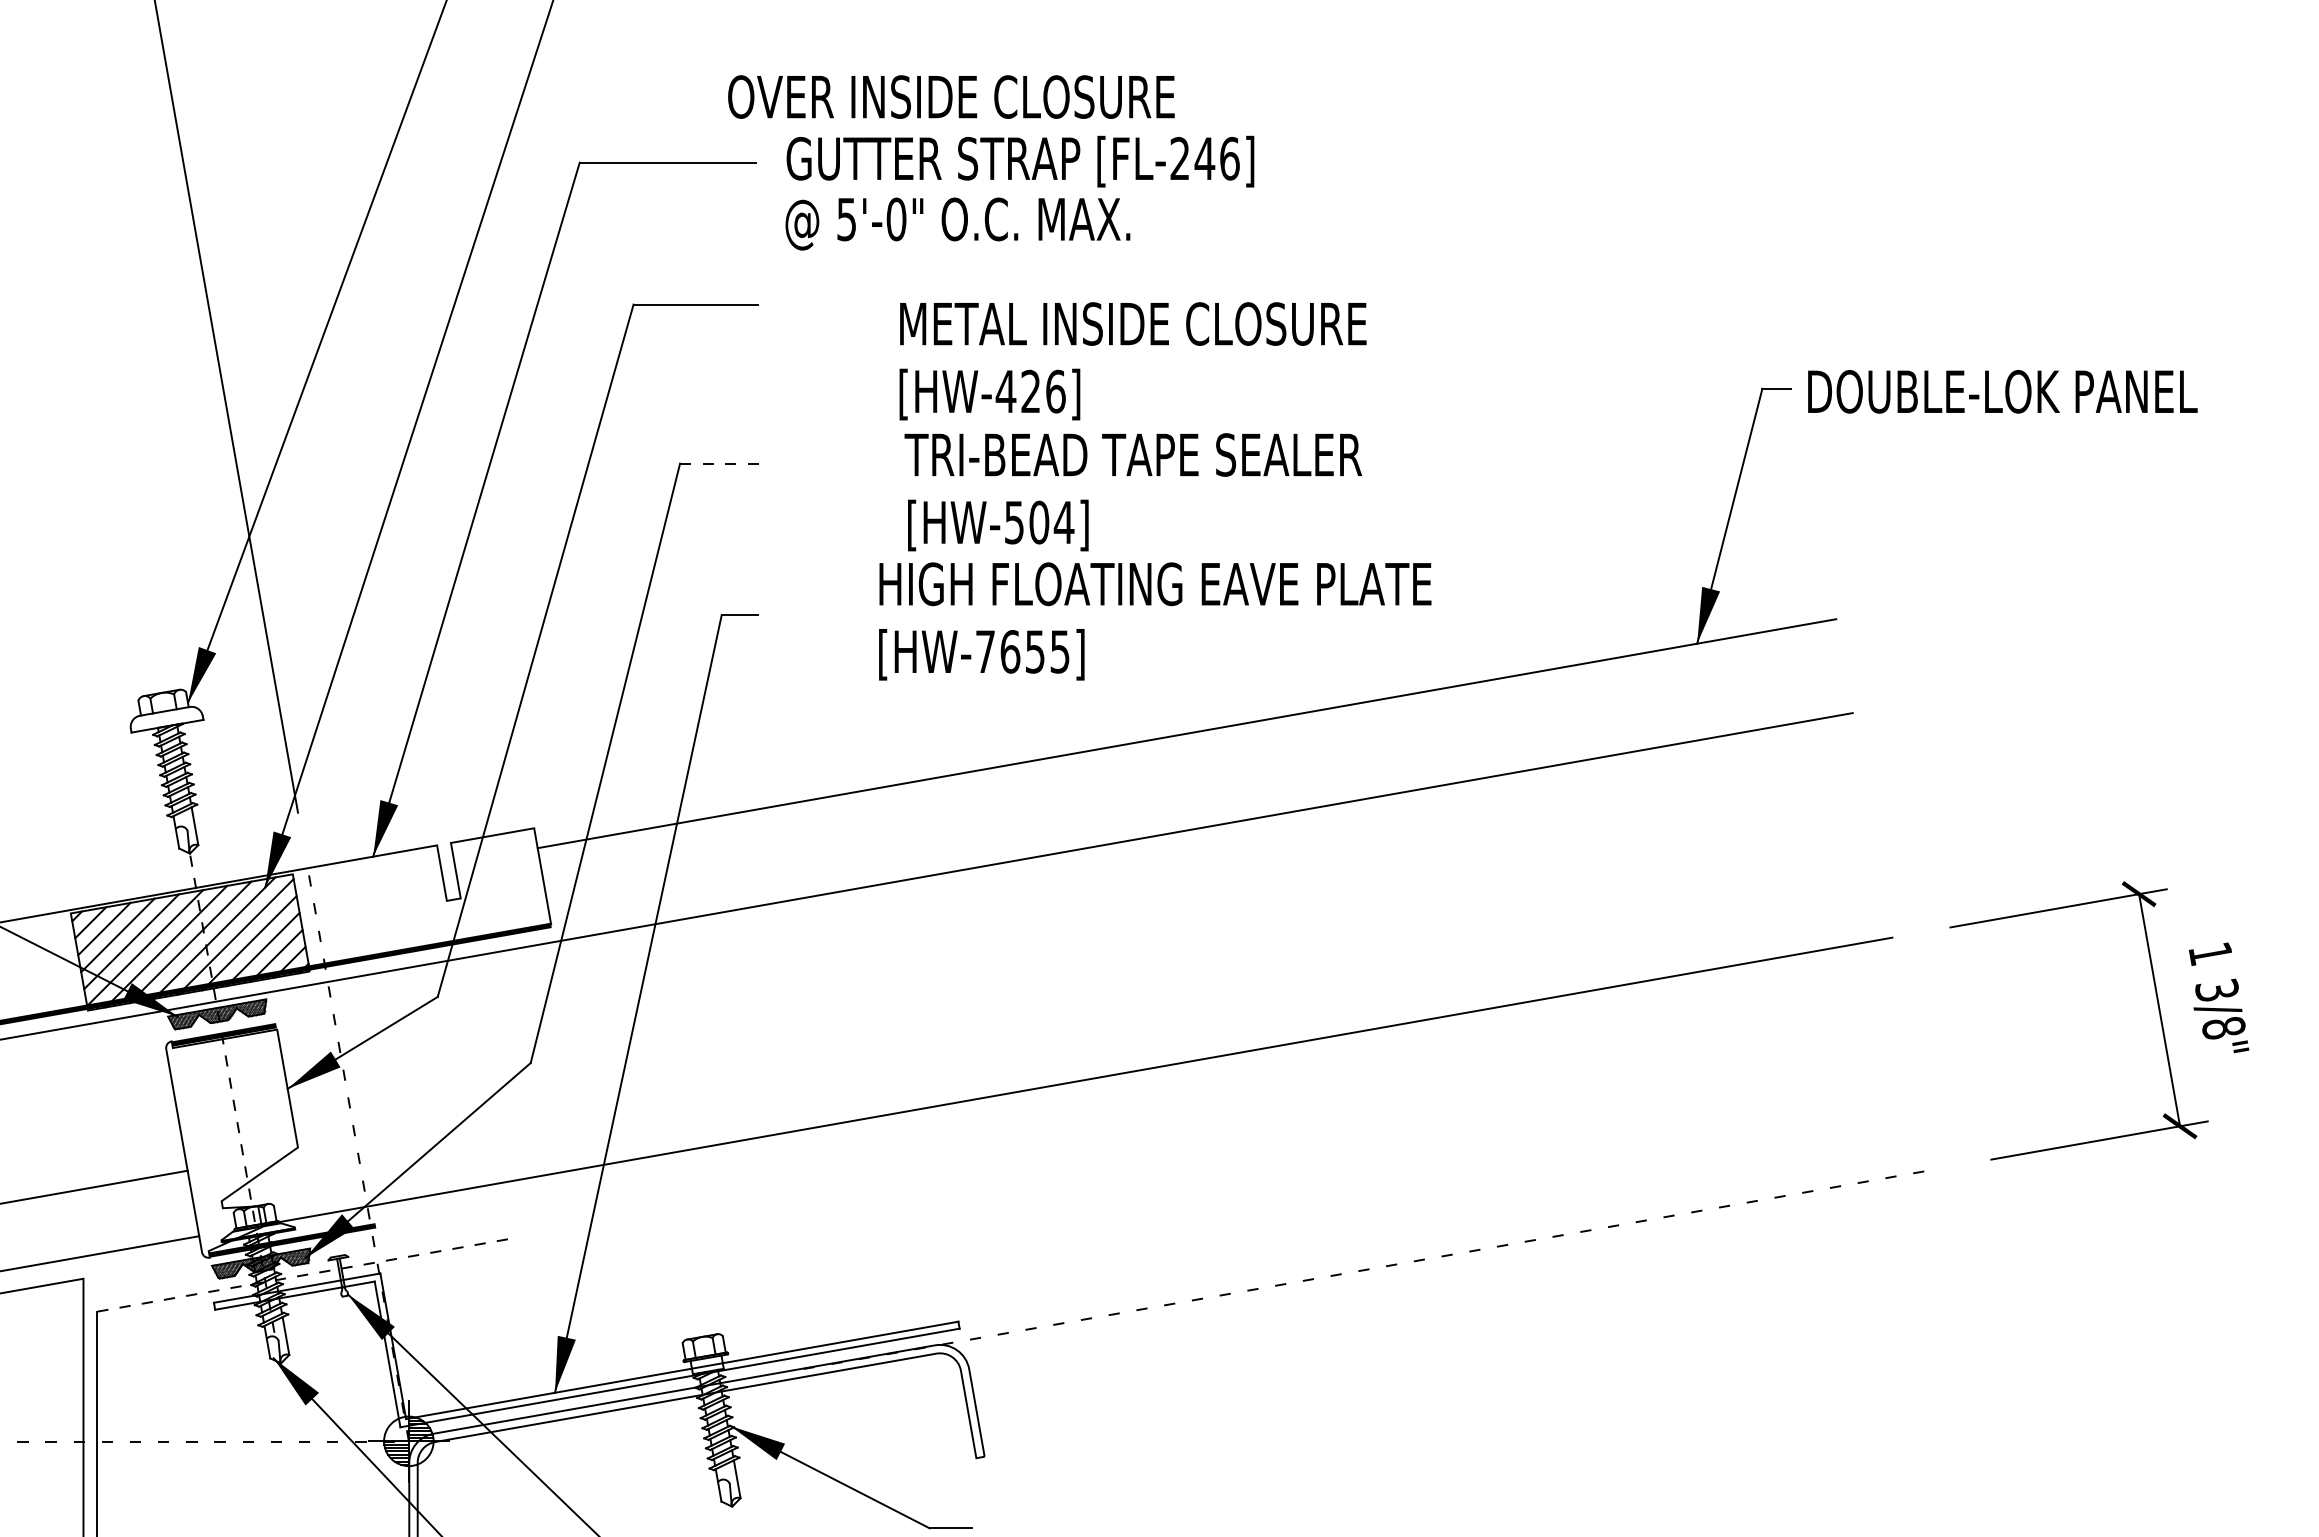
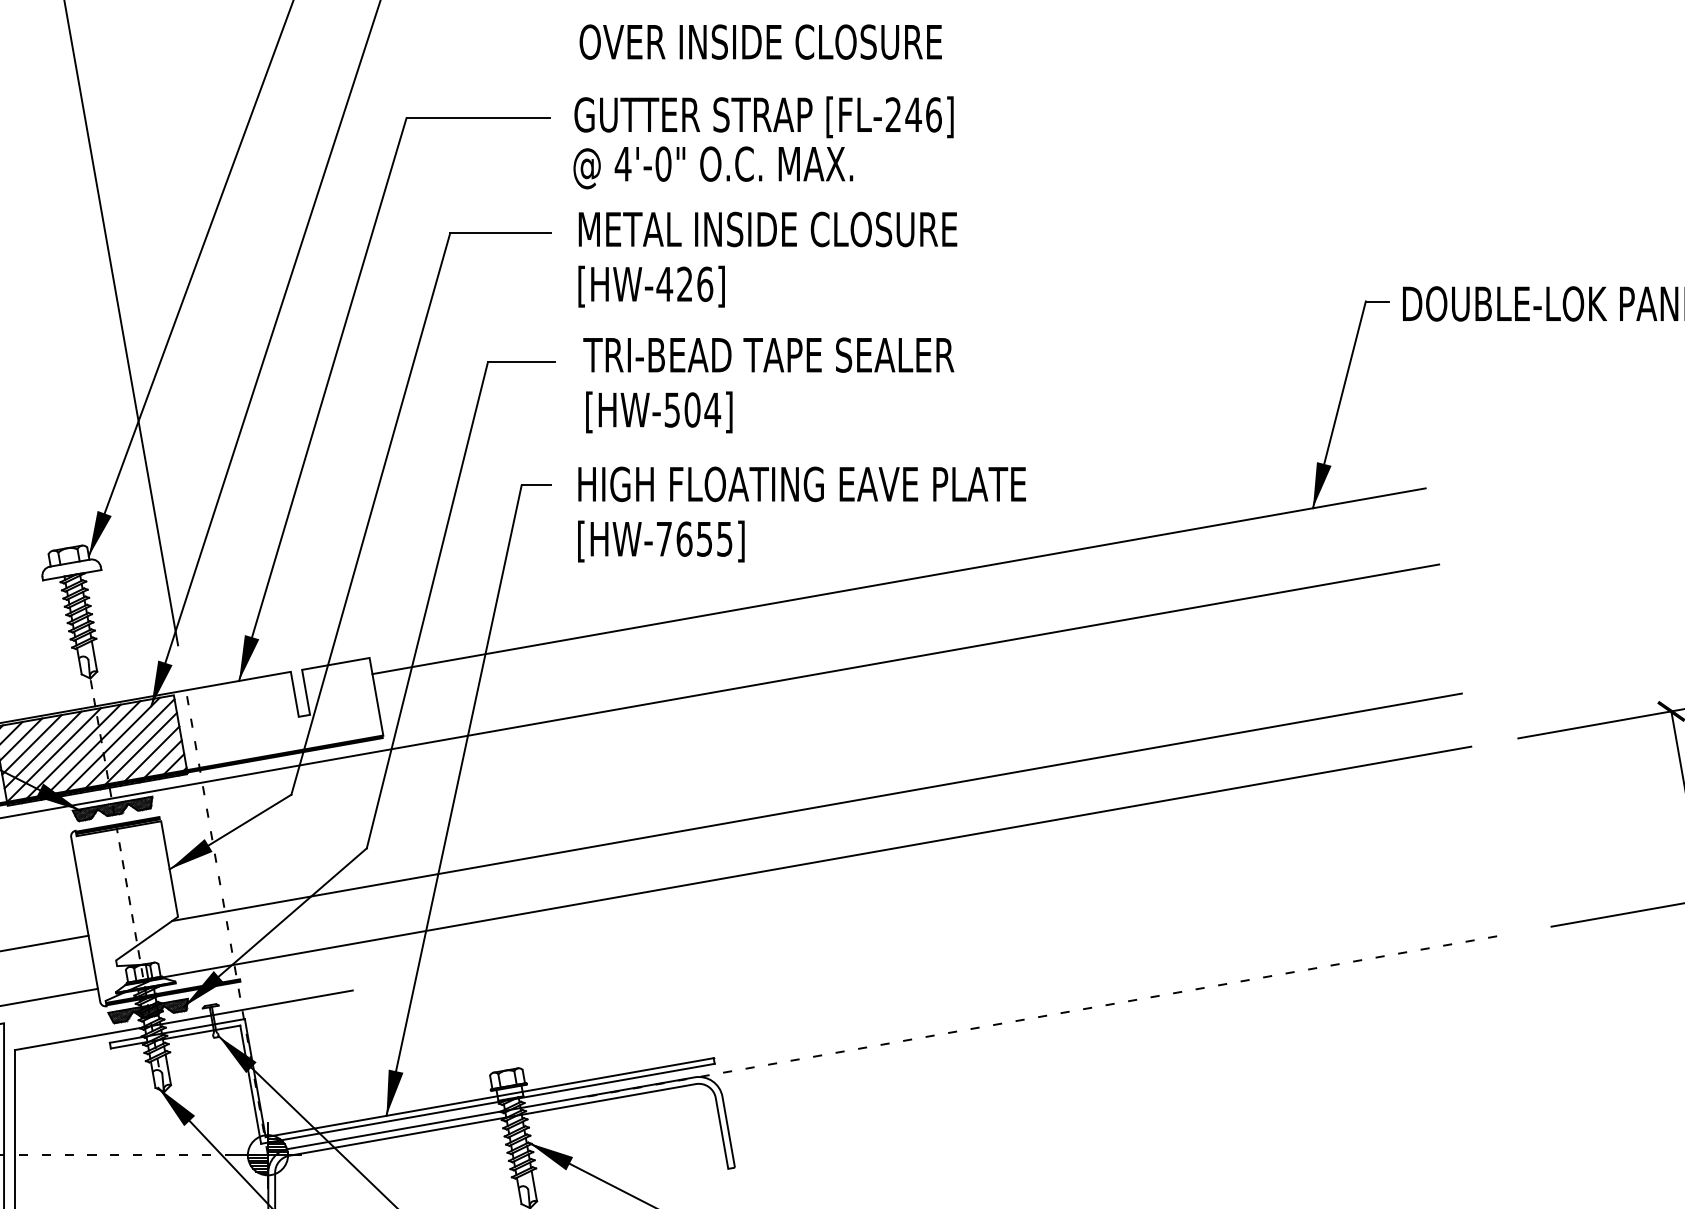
text: (951, 96) -> (760, 41), moved
text: (846, 219) -> (622, 164), 5'-0" -> 4'-0"
text: (1132, 361) -> (767, 259), moved
line: (721, 463) -> (521, 362), dashed -> solid
text: (1132, 492) -> (768, 385), moved
text: (1155, 621) -> (802, 514), moved
line: (1085, 1012) -> (816, 807), added
line: (305, 1274) -> (184, 1019), dashed -> solid

